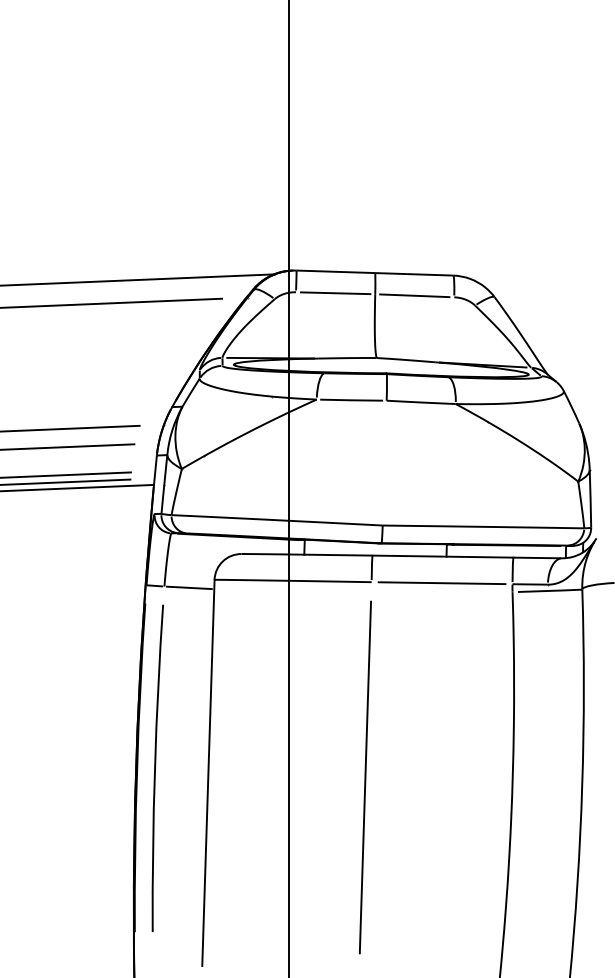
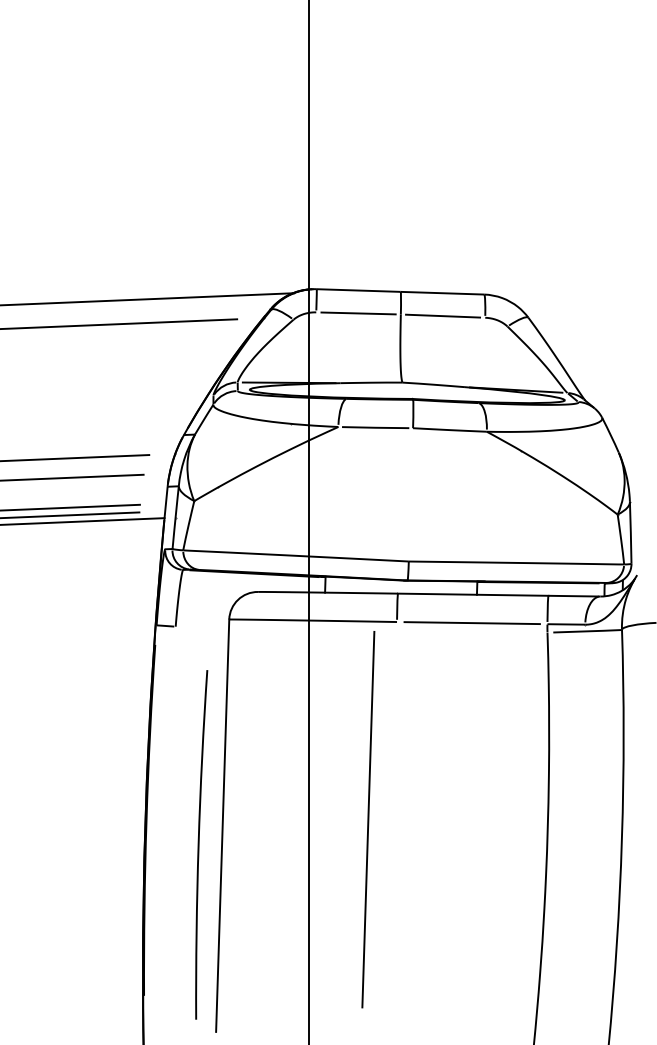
line: (189, 587) -> (202, 627), removed
curve: (155, 768) -> (199, 844), moved
line: (365, 777) -> (368, 819), moved

